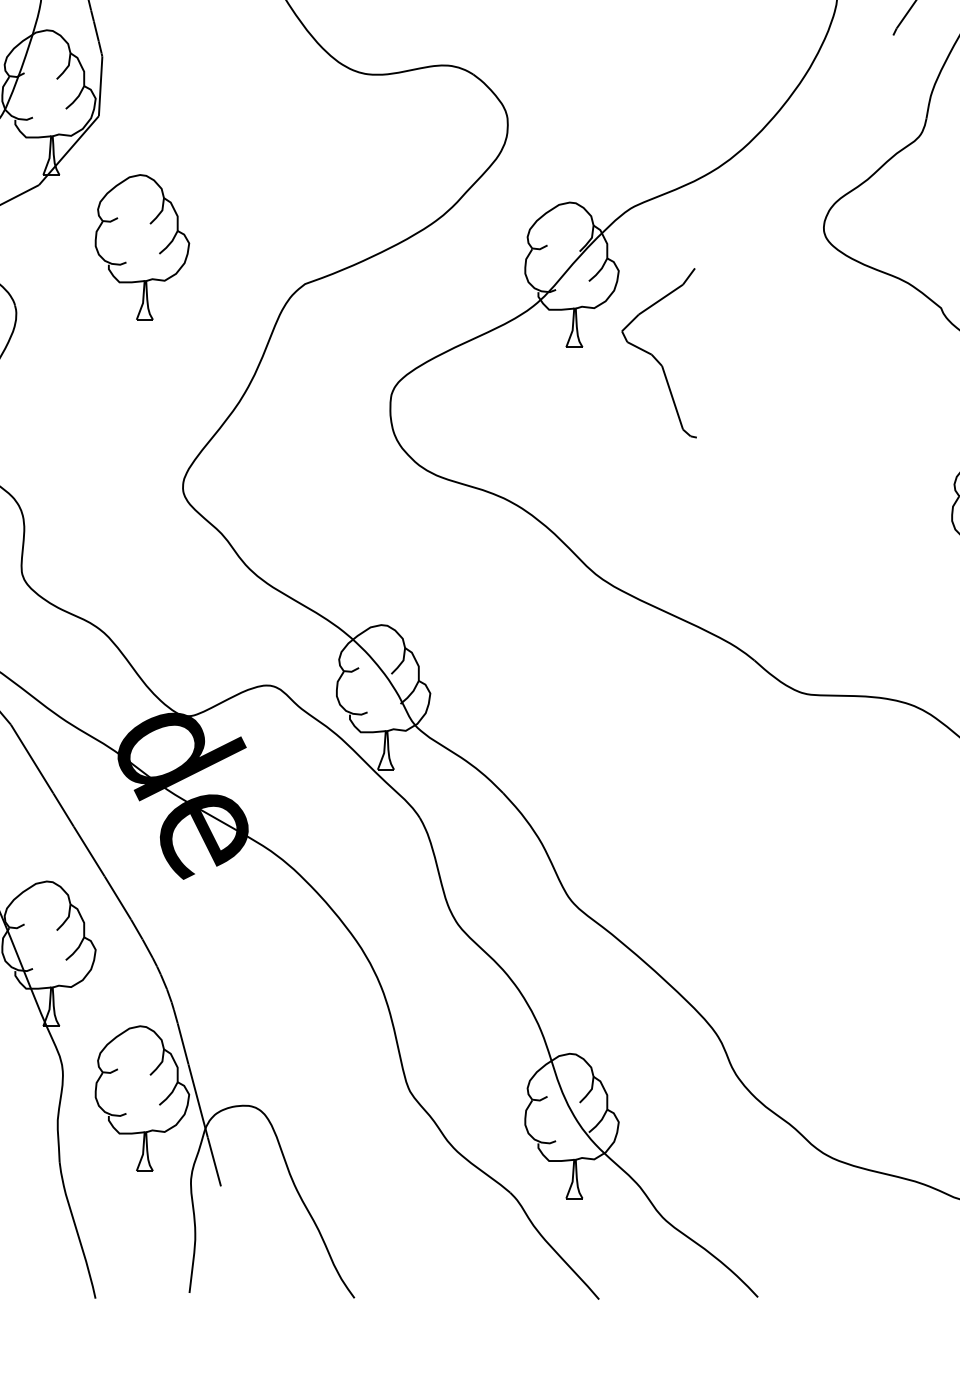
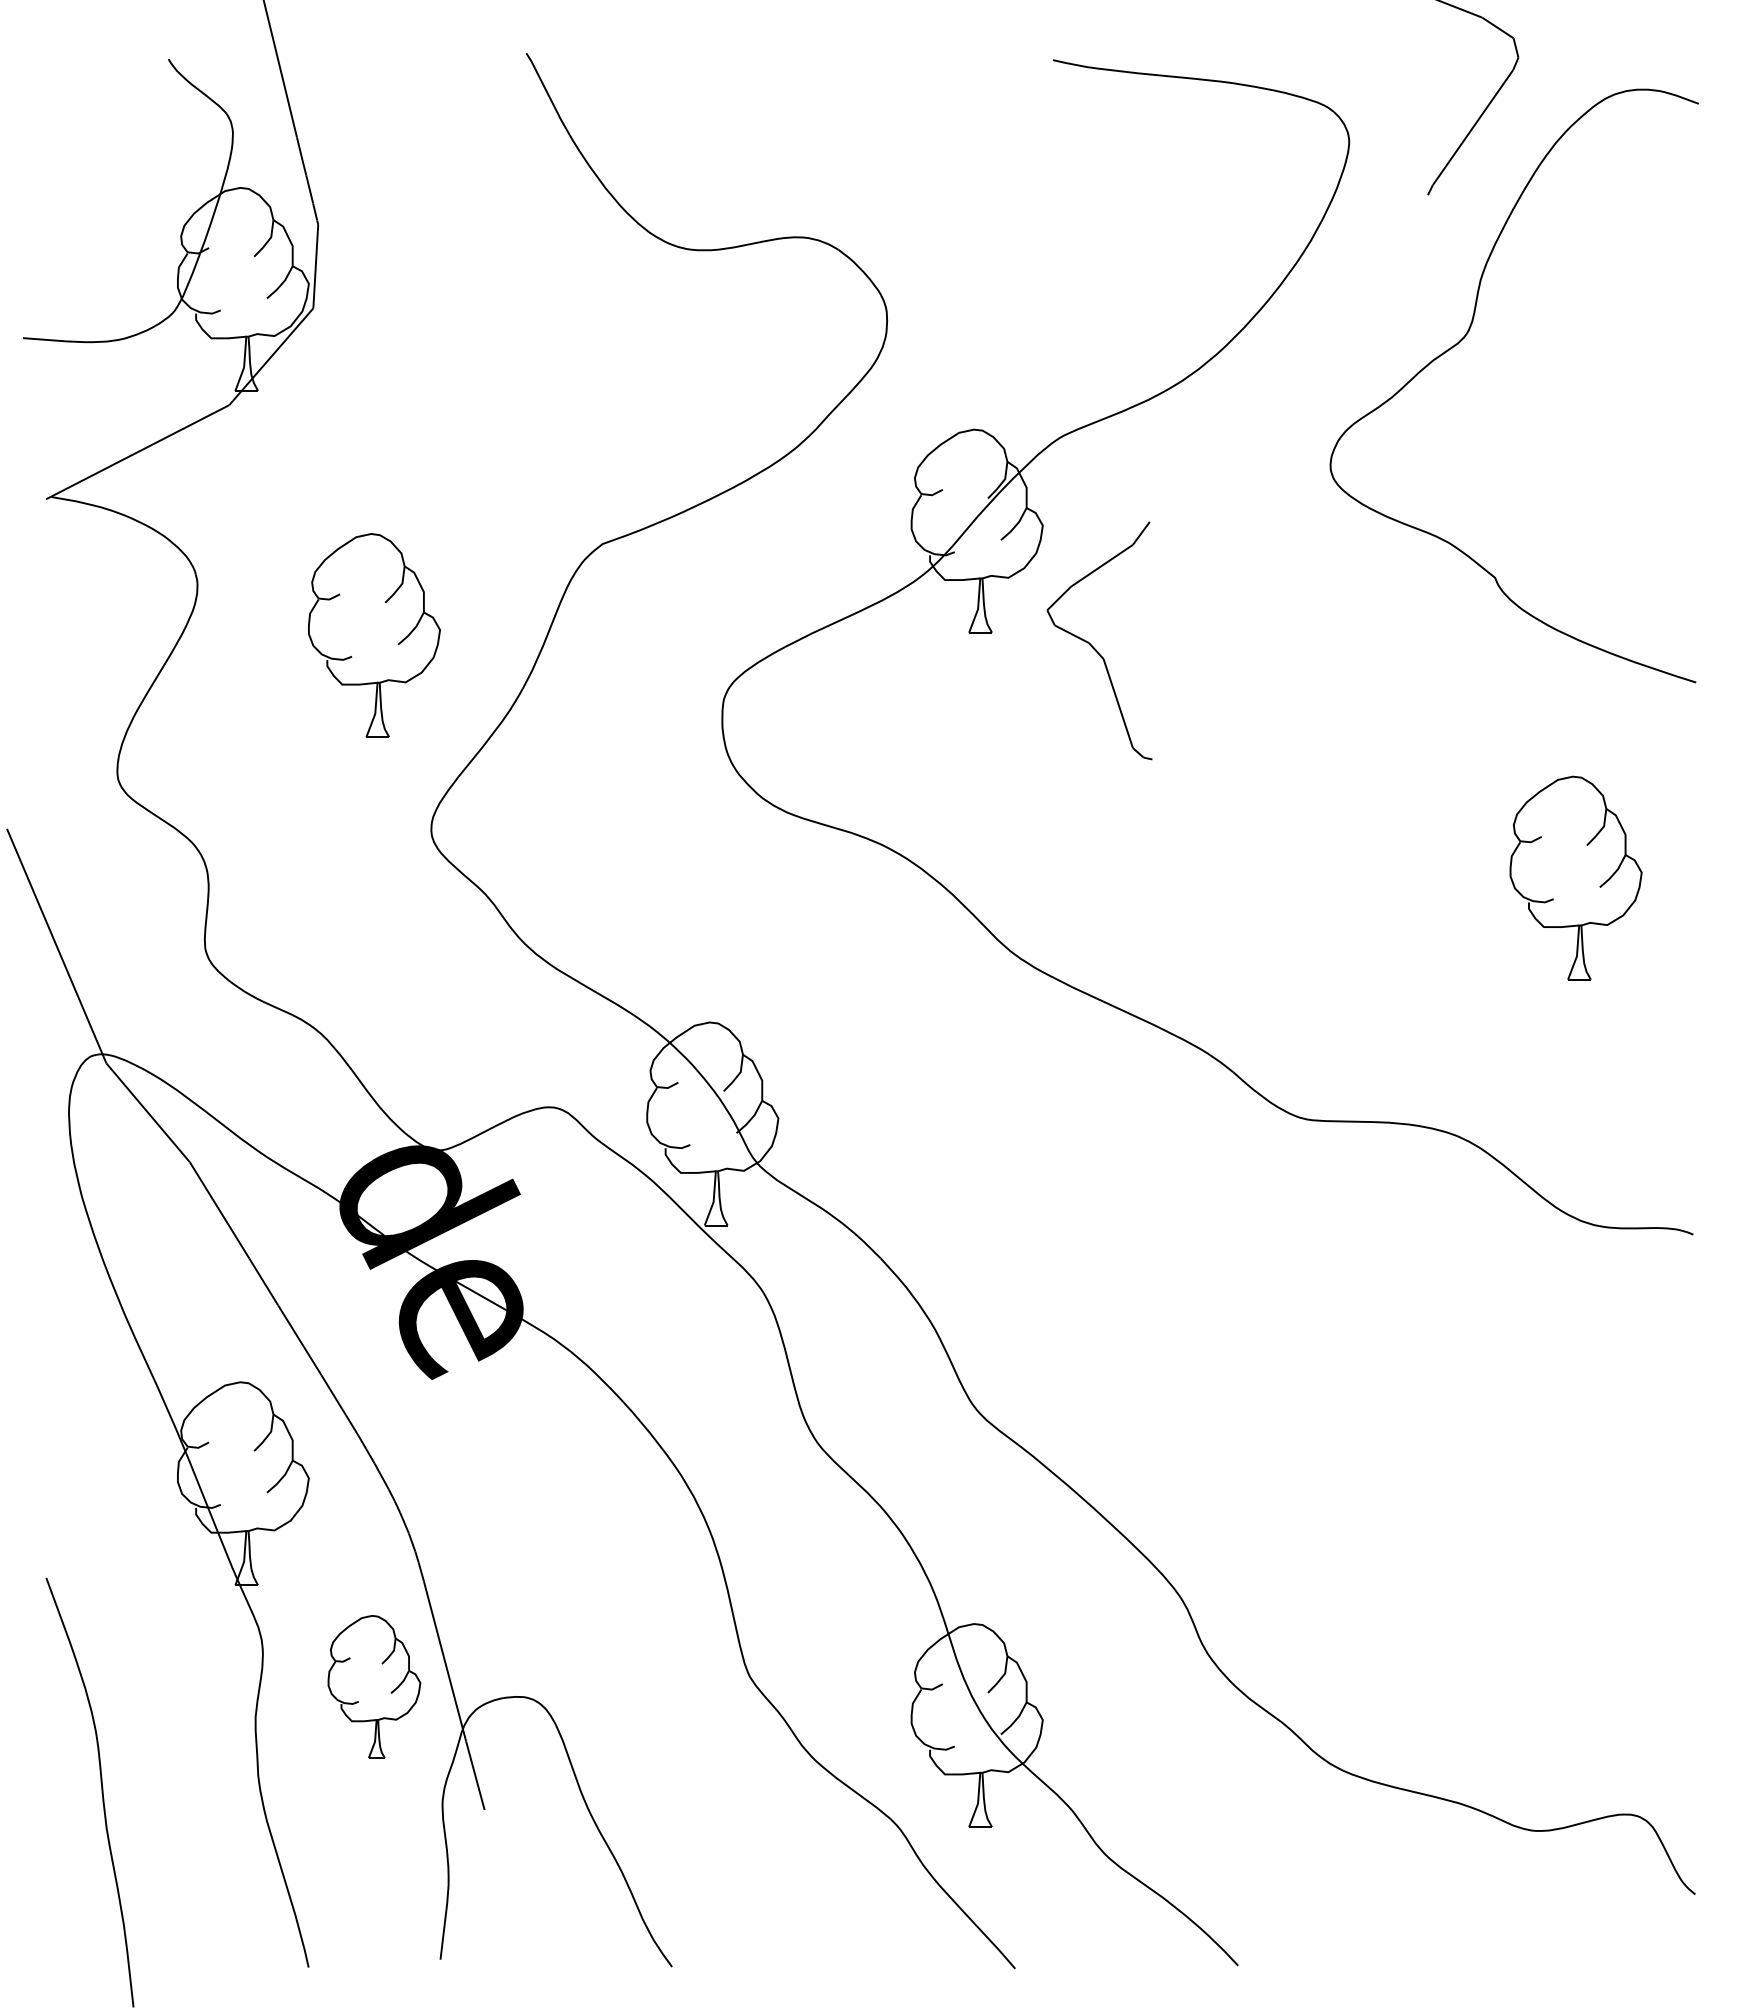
part: (159, 253) -> (398, 643), moved
part: (142, 1098) -> (374, 1686), size x0.7

